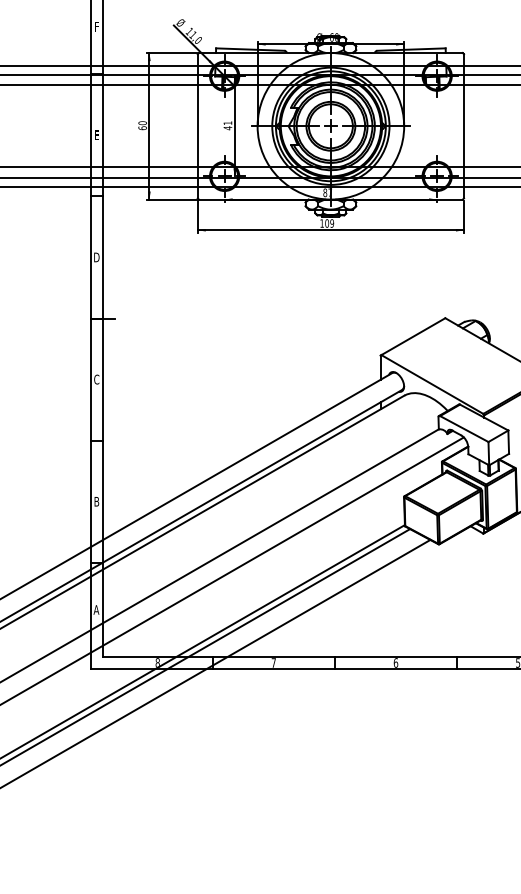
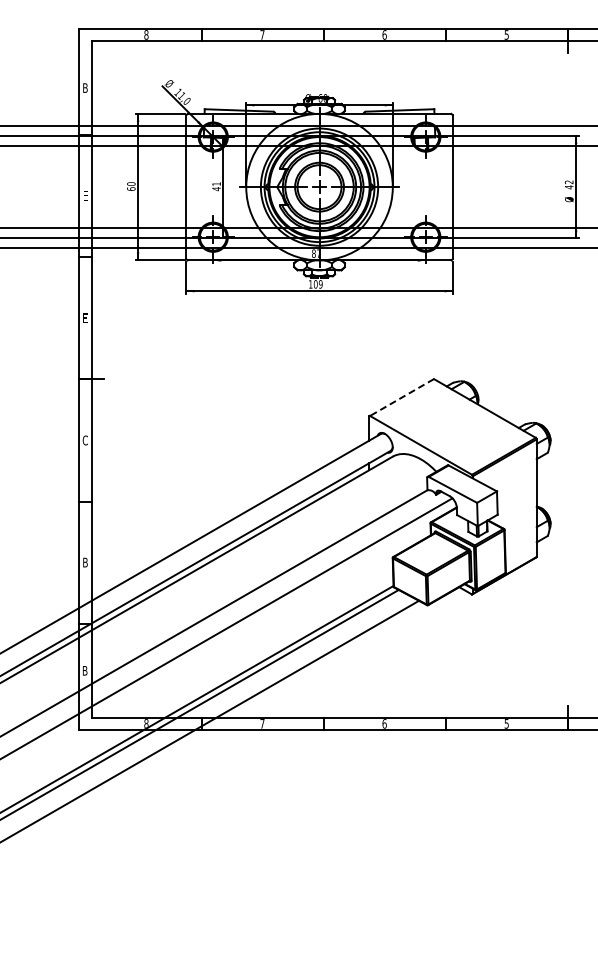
text: (96, 26) -> (85, 87), F -> B
text: (96, 257) -> (85, 318), D -> E
line: (413, 336) -> (402, 397), solid -> dashed
text: (95, 609) -> (84, 670), A -> B

